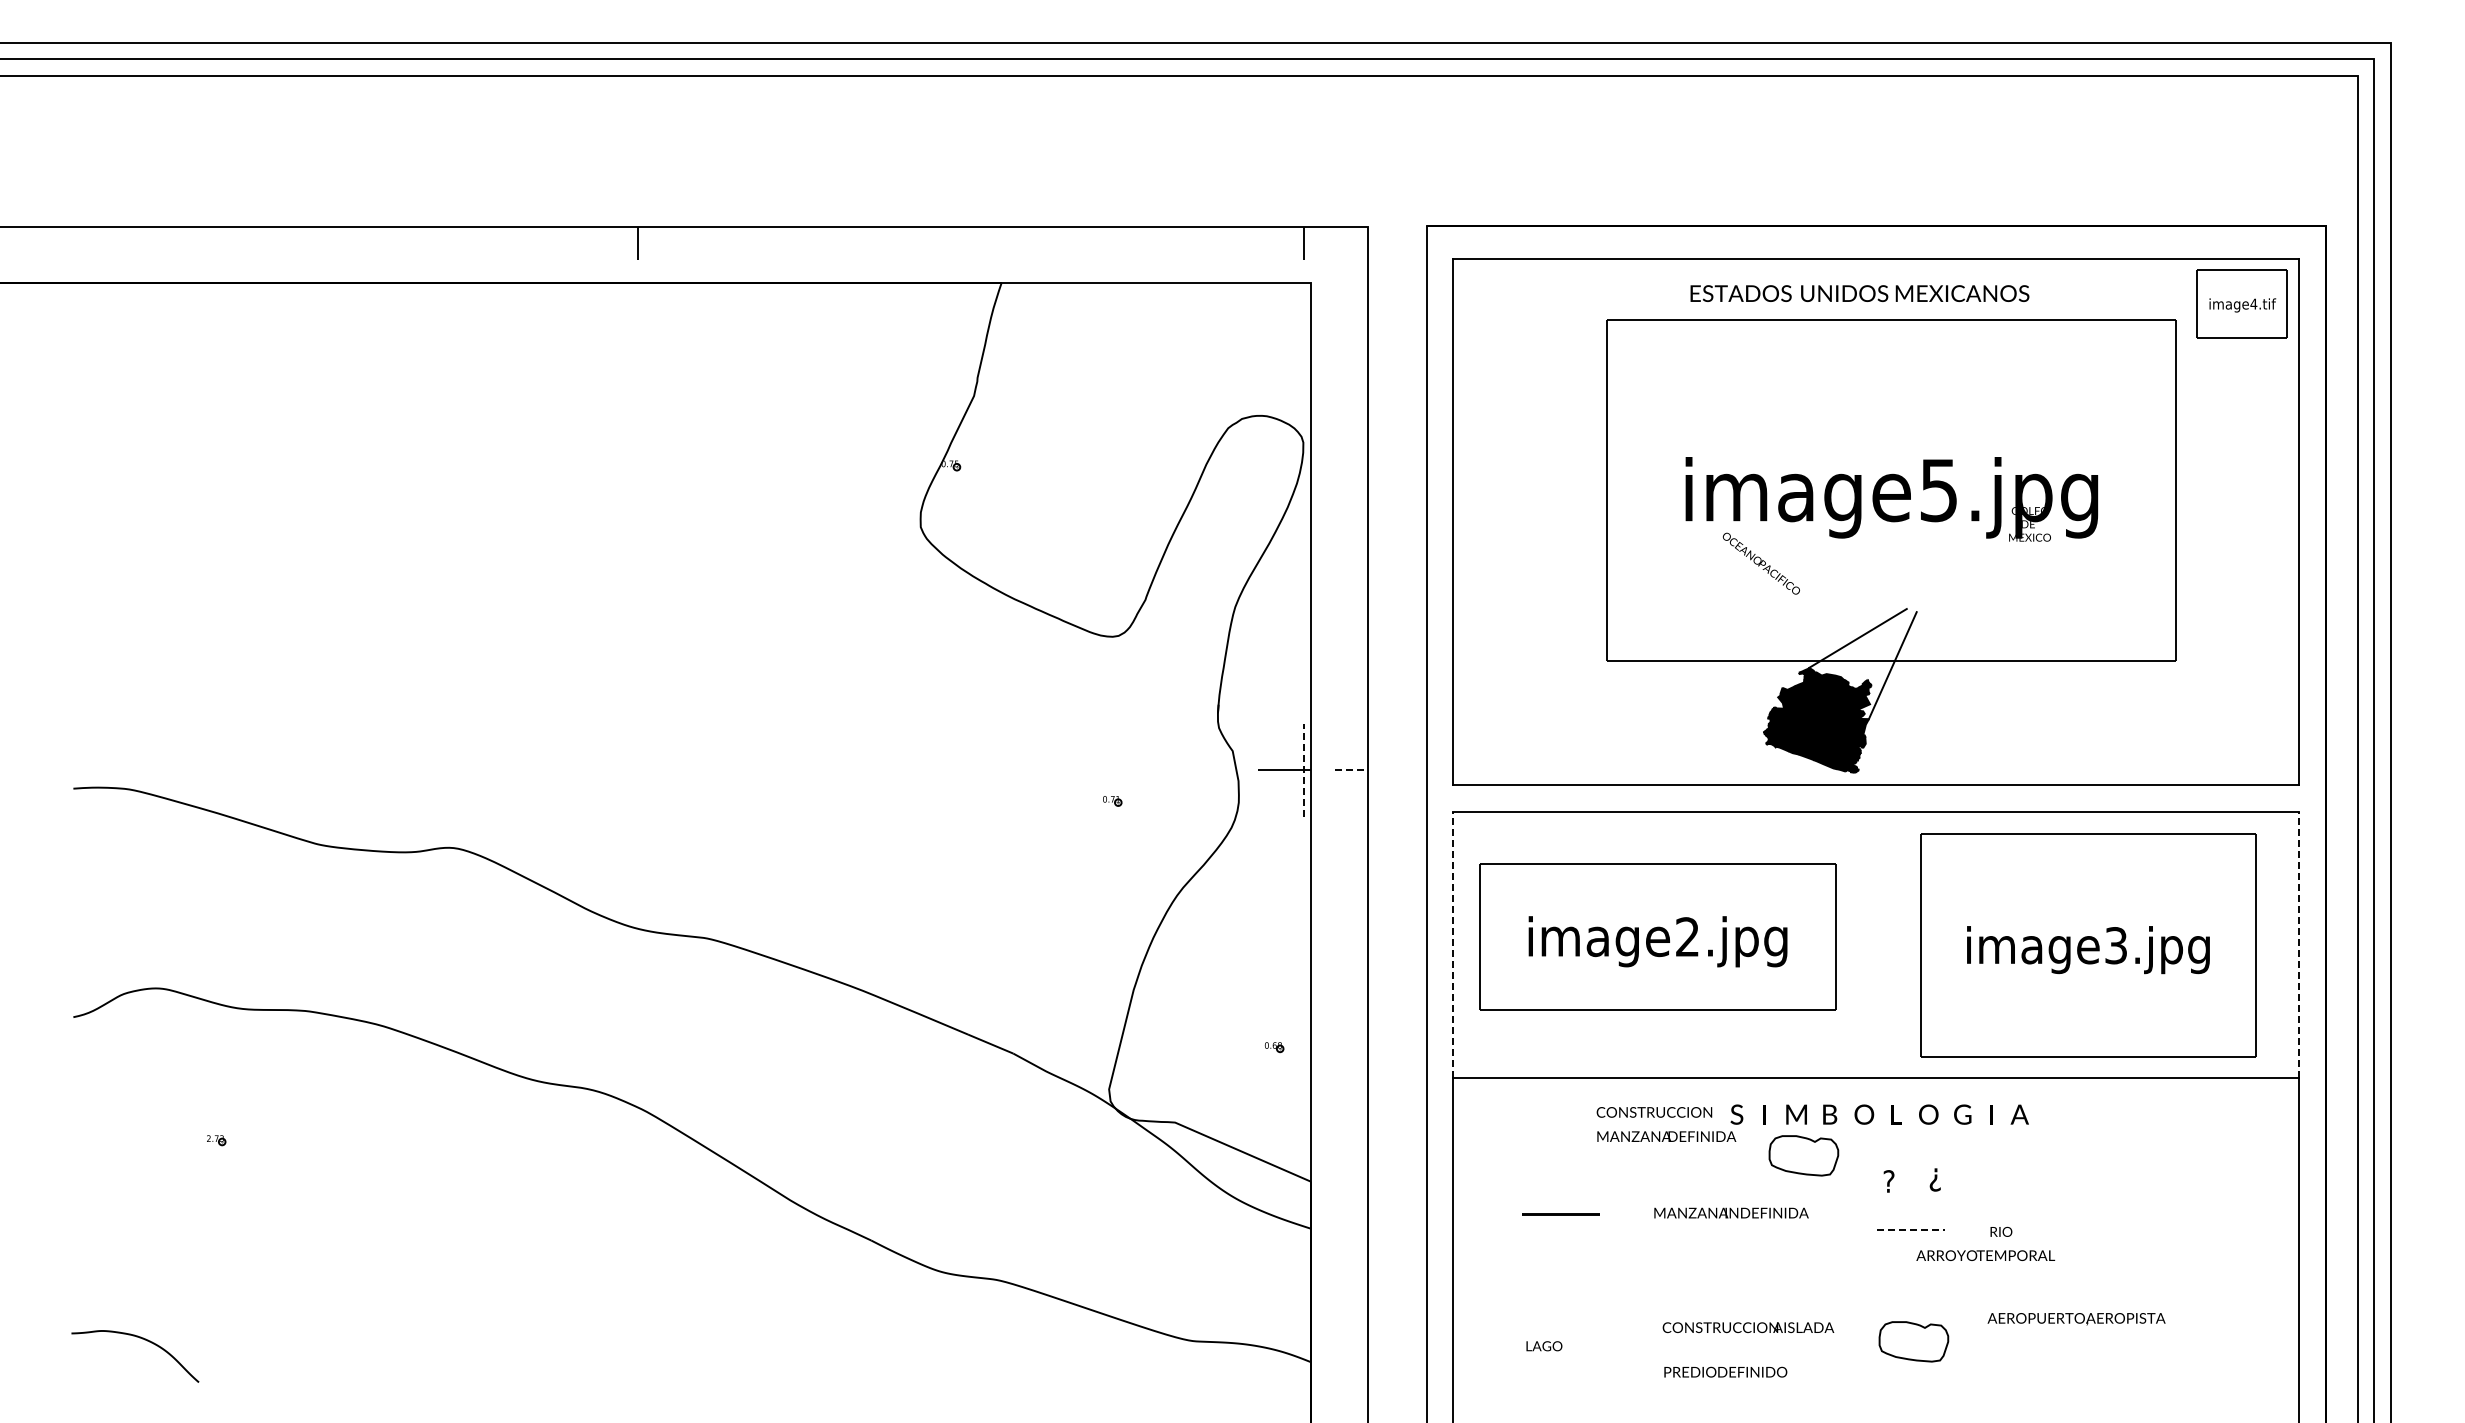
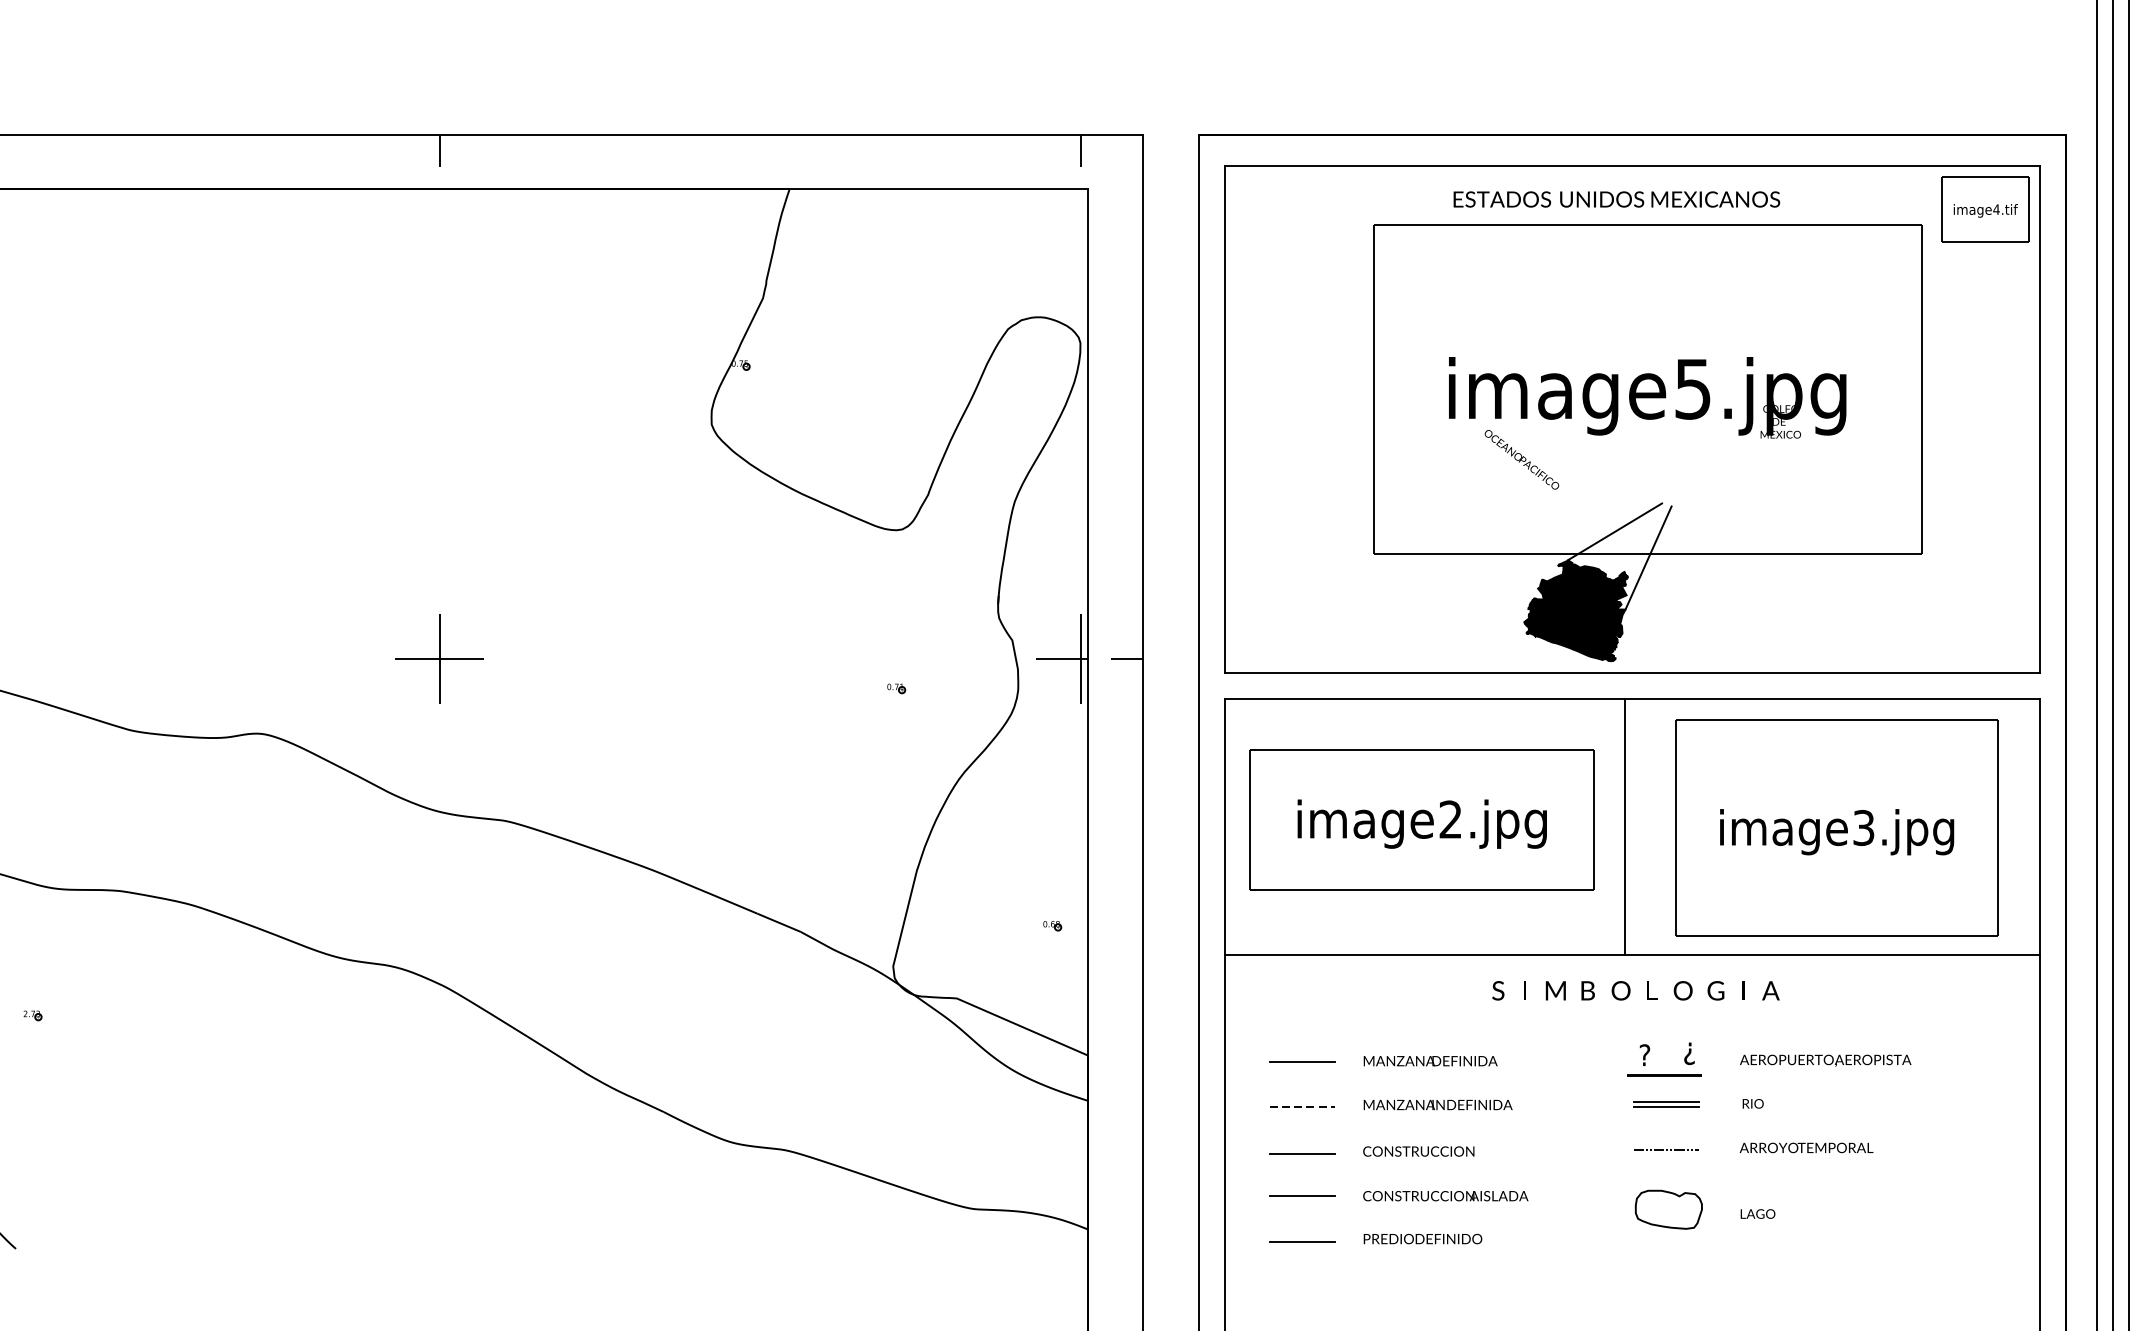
part: (638, 770) -> (439, 659), added
line: (1304, 770) -> (1081, 659), dashed -> solid
line: (1351, 770) -> (1126, 659), dashed -> solid
line: (1453, 944) -> (1225, 826), dashed -> solid
line: (1868, 944) -> (1625, 826), added
line: (2299, 944) -> (2040, 826), dashed -> solid
text: (1654, 1112) -> (1418, 1151), moved
text: (1666, 1136) -> (1430, 1061), moved
part: (1803, 1155) -> (1562, 1030), removed
line: (1533, 1188) -> (1302, 1061), added
text: (1731, 1212) -> (1438, 1104), moved
line: (1560, 1214) -> (1664, 1075), moved
line: (1911, 1229) -> (1666, 1101), dashed -> solid
line: (1532, 1234) -> (1301, 1106), added
line: (1911, 1234) -> (1666, 1106), added
text: (1985, 1255) -> (1806, 1147), moved
line: (1911, 1279) -> (1666, 1149), added
line: (1533, 1284) -> (1302, 1154), added
text: (2076, 1319) -> (1825, 1061), moved
line: (1533, 1327) -> (1302, 1195), added
text: (1748, 1327) -> (1445, 1195), moved
text: (1544, 1346) -> (1758, 1214), moved
text: (1725, 1371) -> (1422, 1238), moved
line: (1533, 1374) -> (1302, 1241), added

